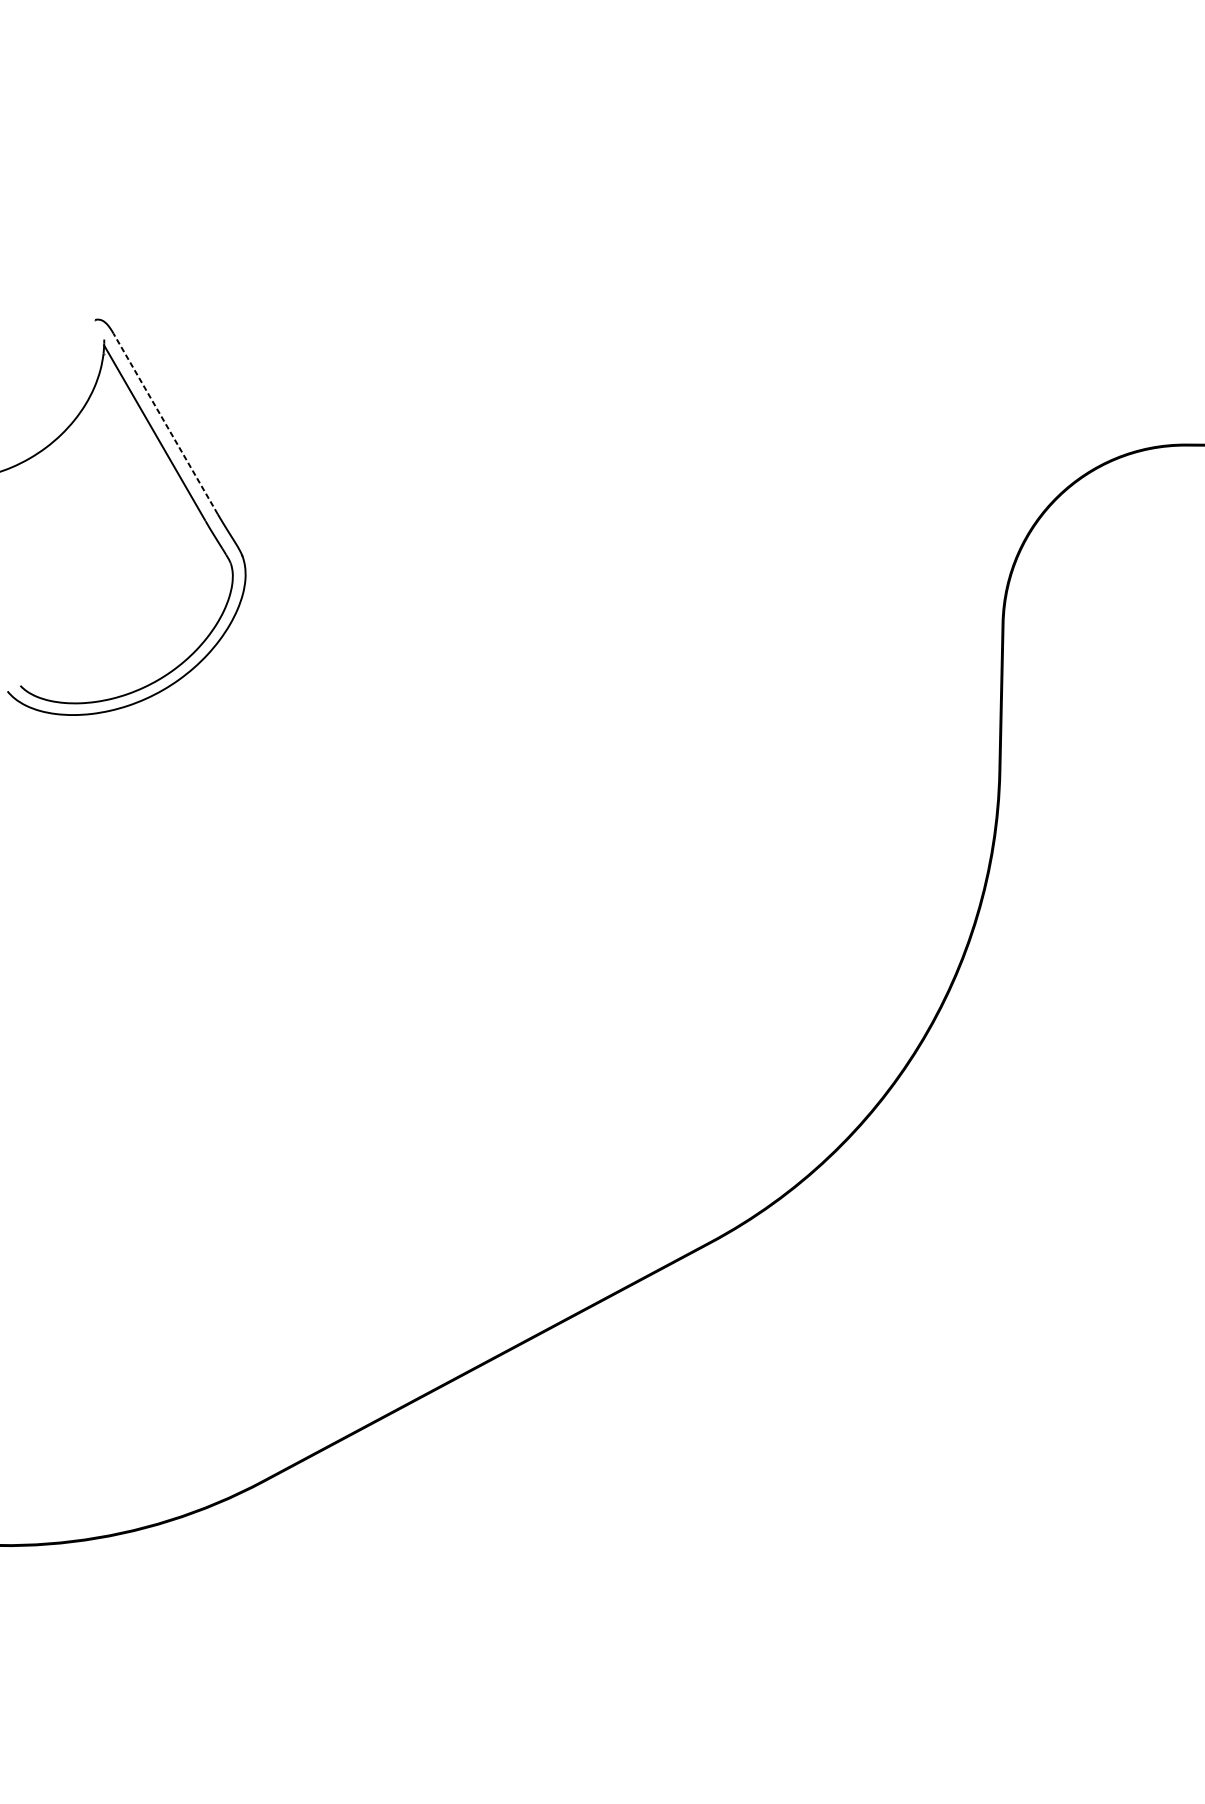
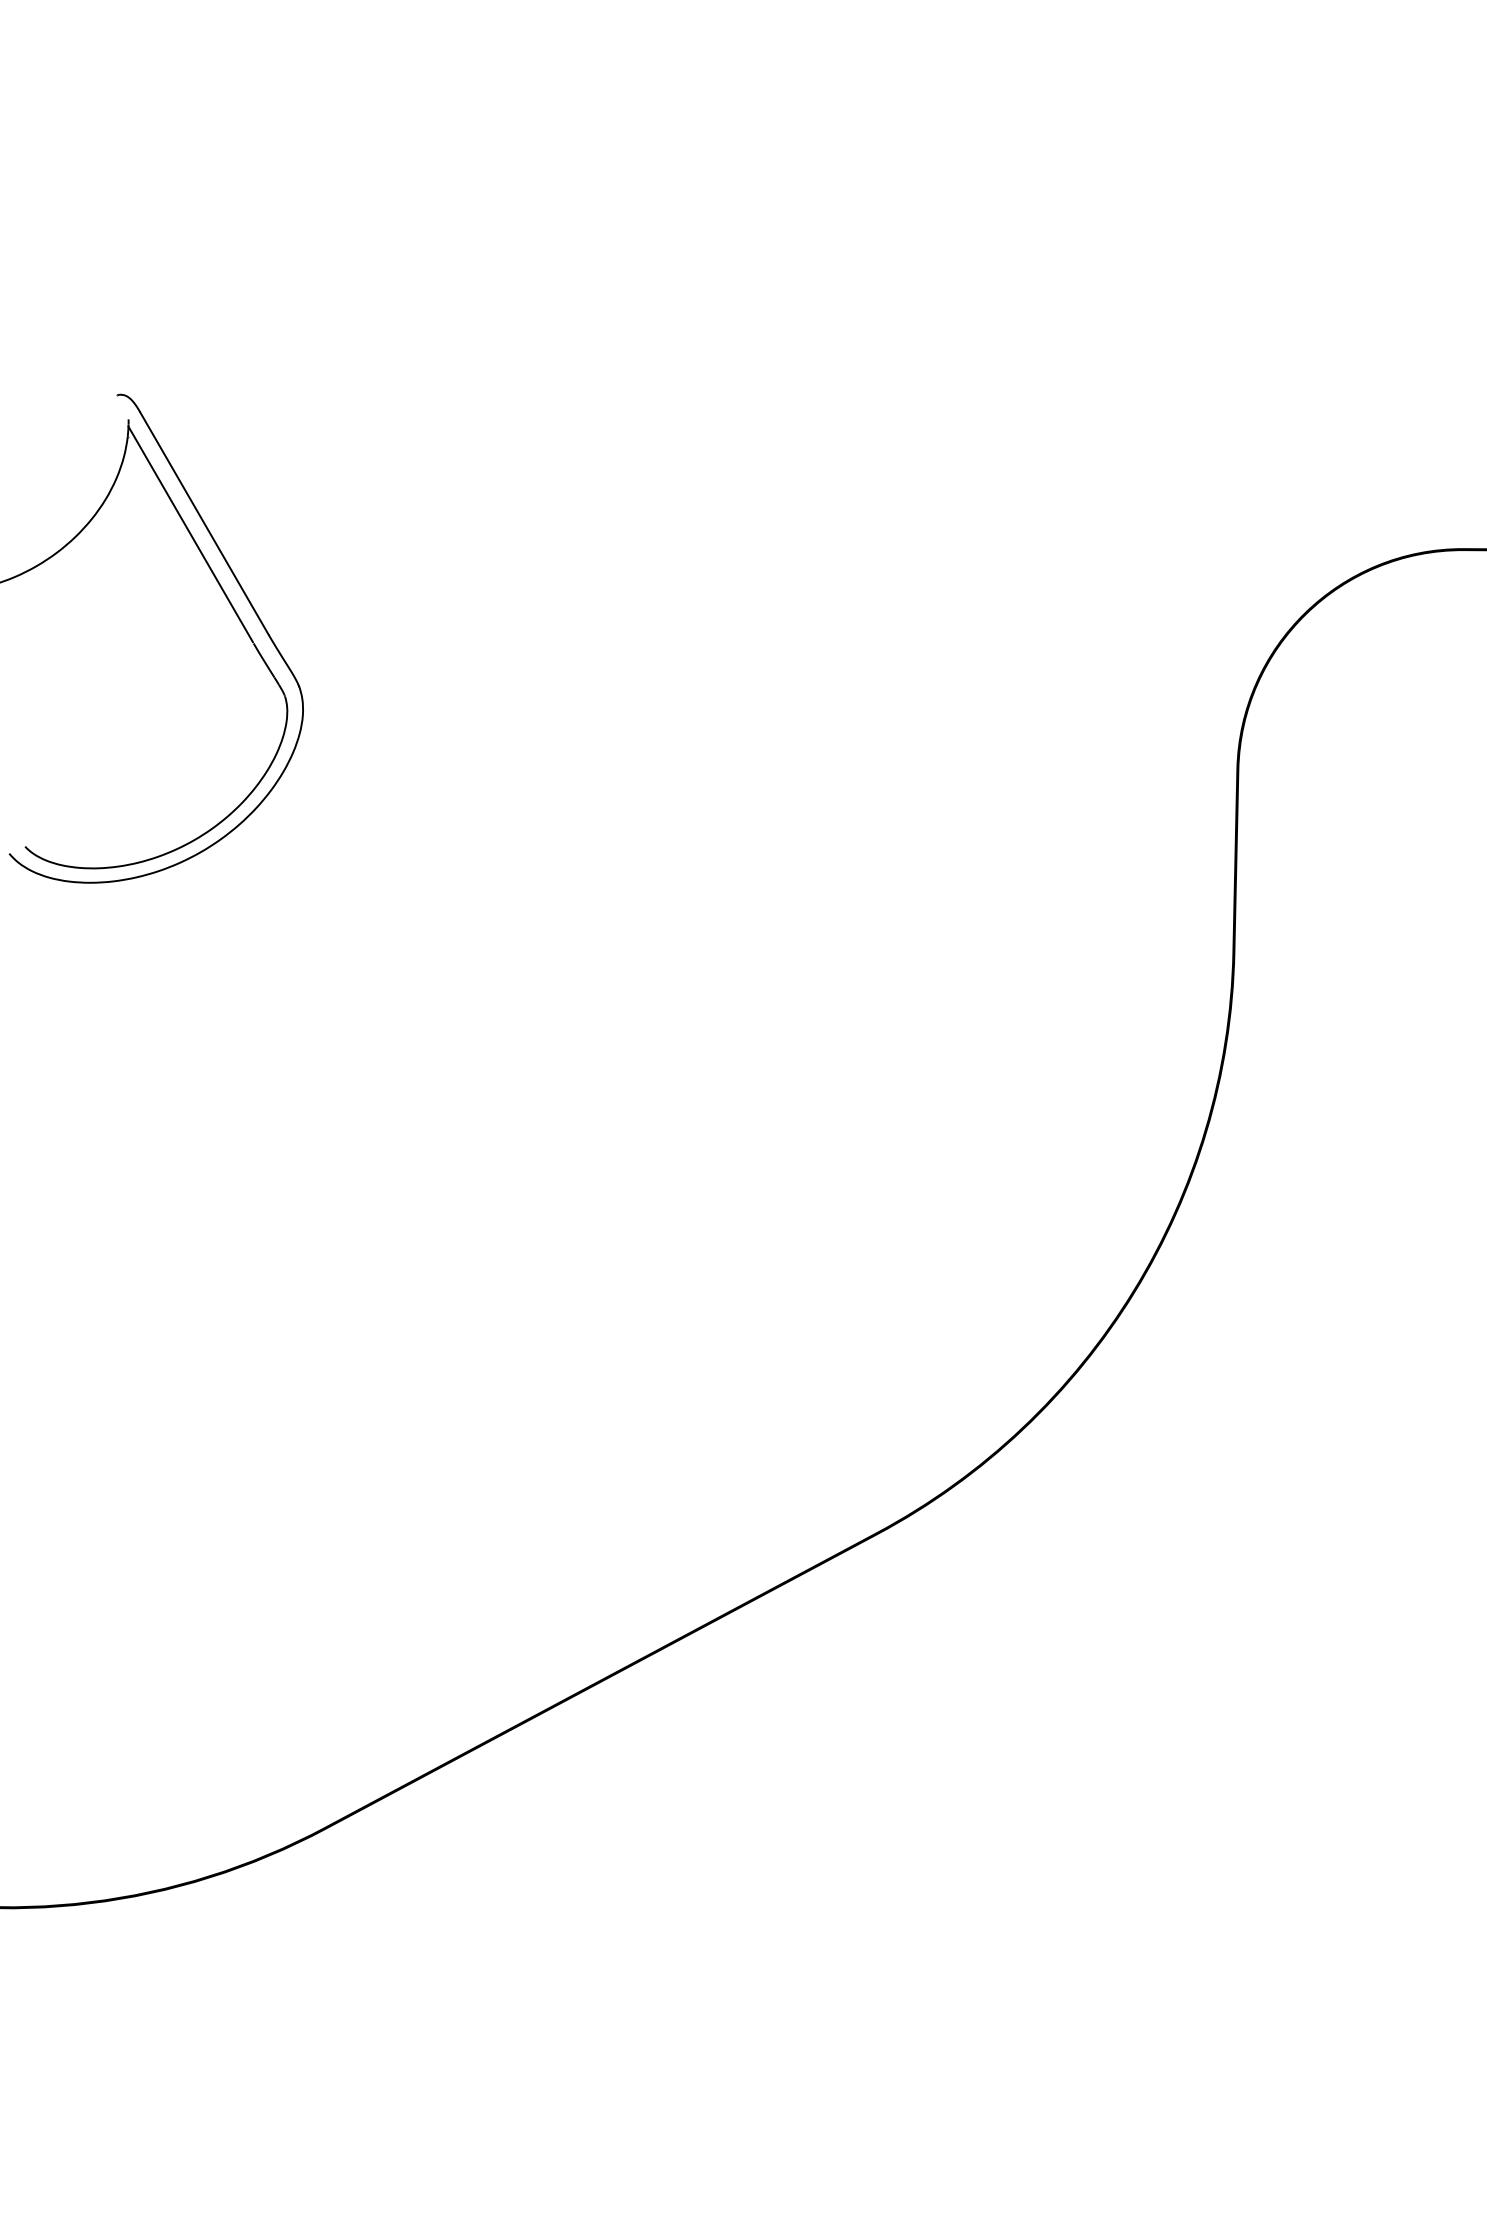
line: (165, 423) -> (204, 523), dashed -> solid

